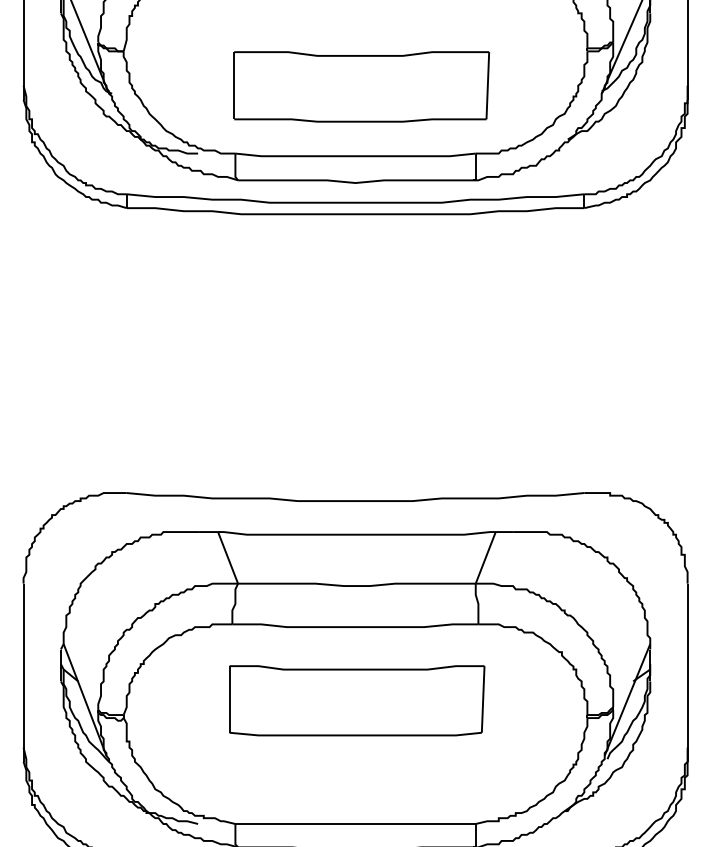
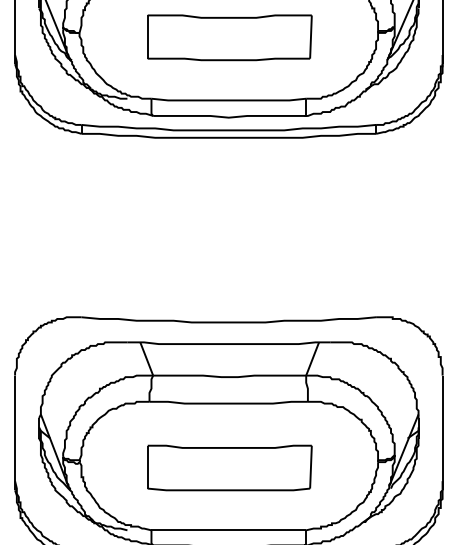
part: (361, 86) -> (229, 37), moved
part: (356, 699) -> (229, 467), moved

